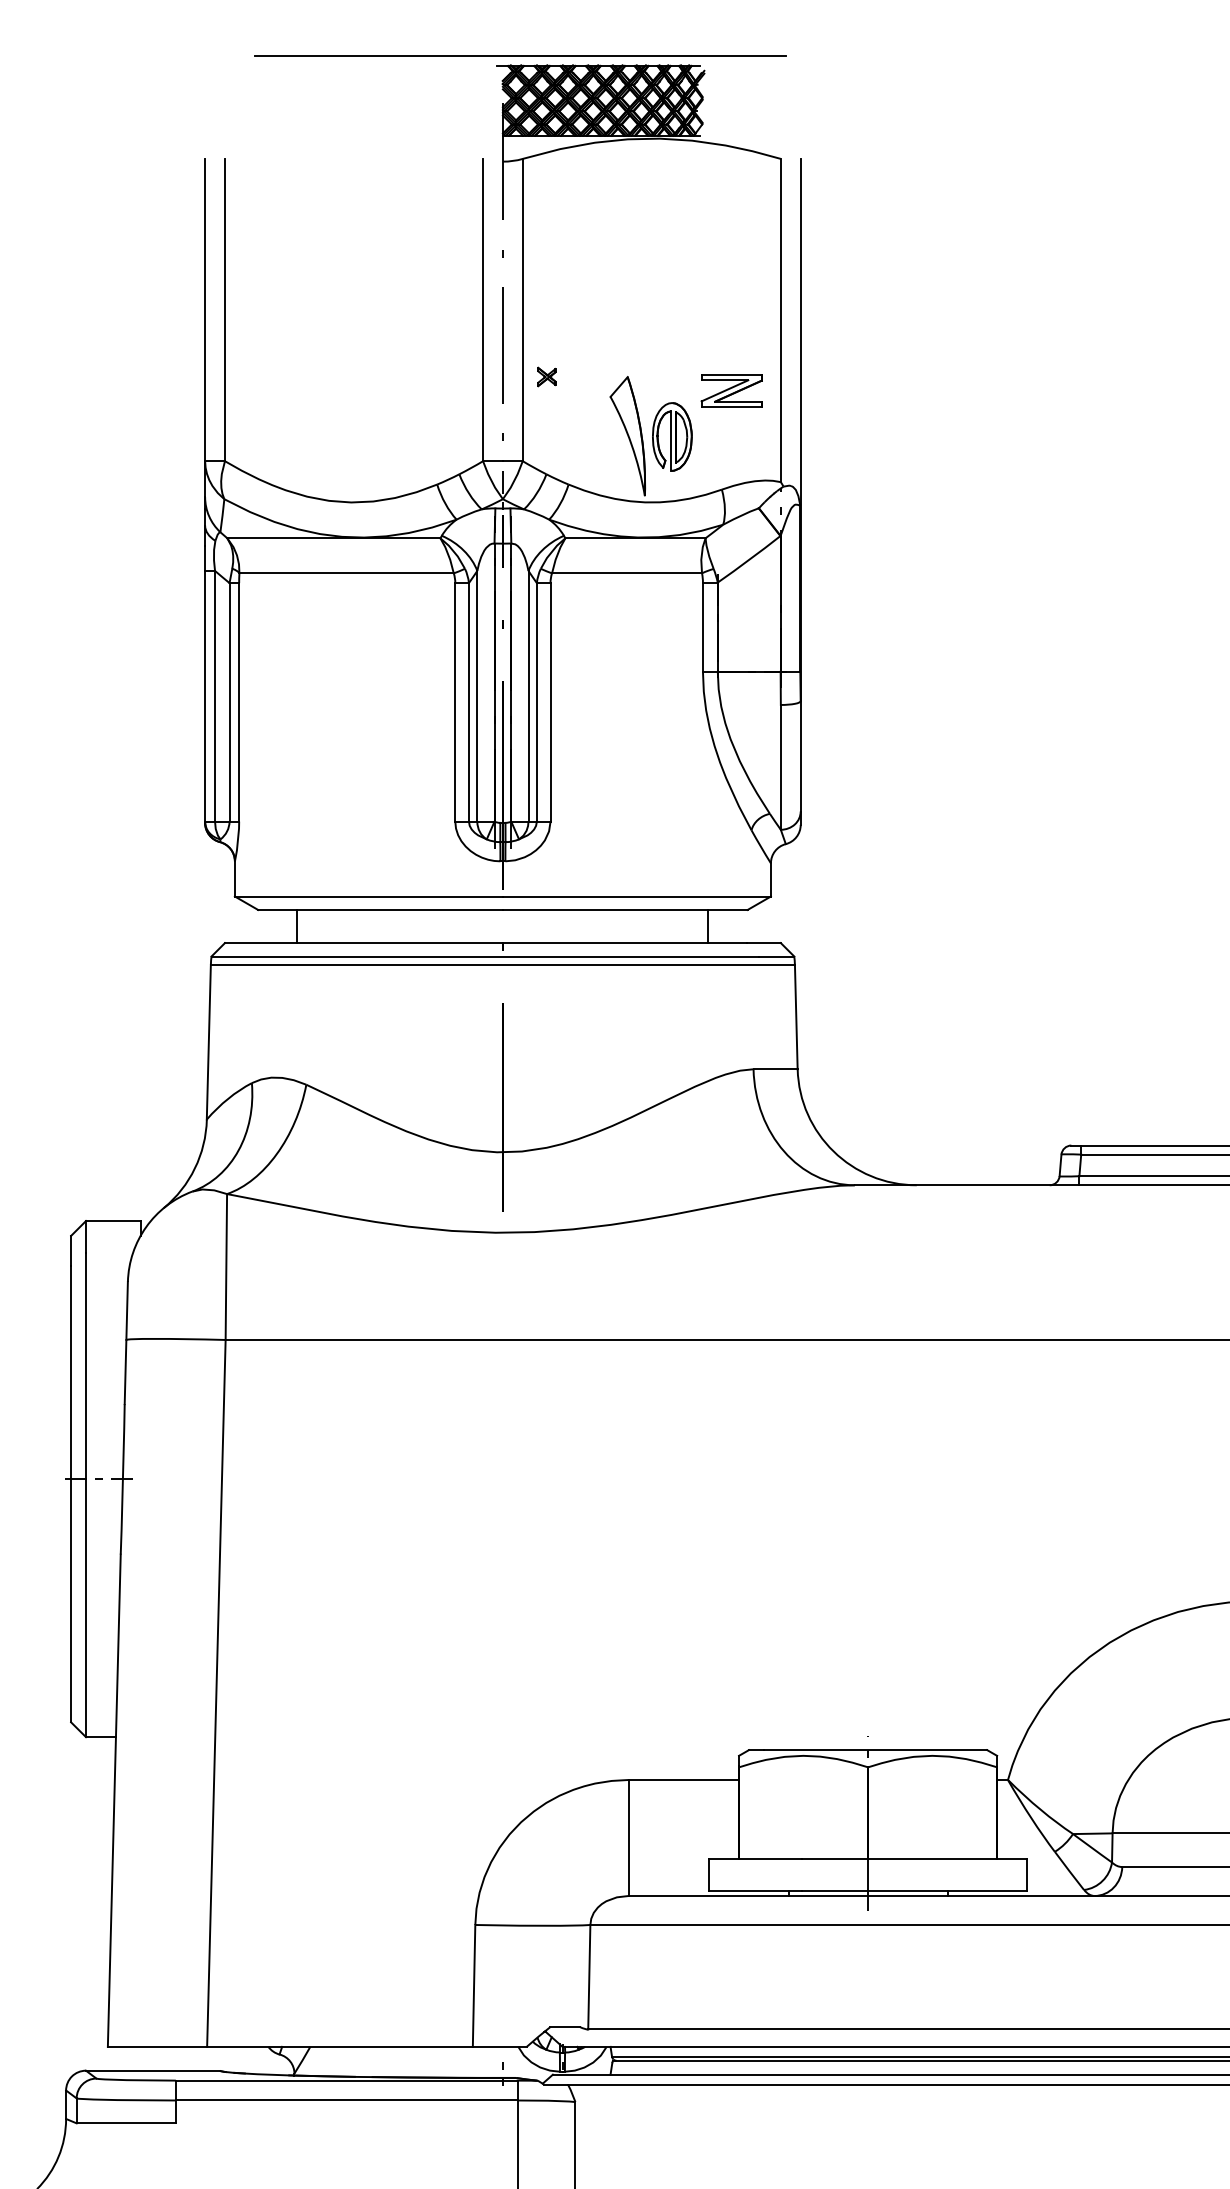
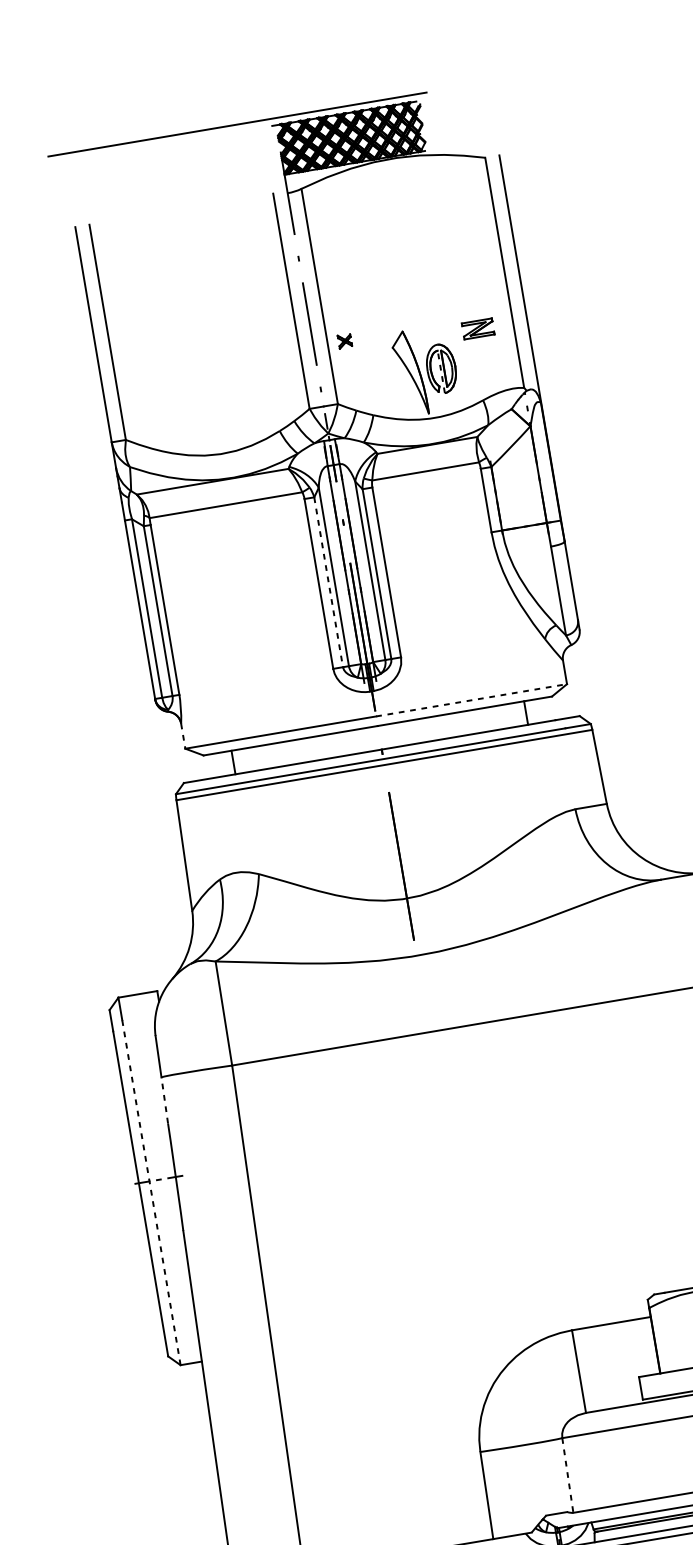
line: (520, 55) -> (237, 123), moved
part: (731, 390) -> (478, 328), size x0.7
line: (671, 441) -> (441, 372), solid -> dashed
line: (468, 702) -> (328, 582), solid -> dashed
line: (234, 878) -> (182, 735), solid -> dashed
line: (637, 896) -> (472, 700), solid -> dashed
line: (125, 1371) -> (164, 1100), solid -> dashed
line: (86, 1494) -> (151, 1192), solid -> dashed
line: (589, 1977) -> (568, 1475), solid -> dashed

